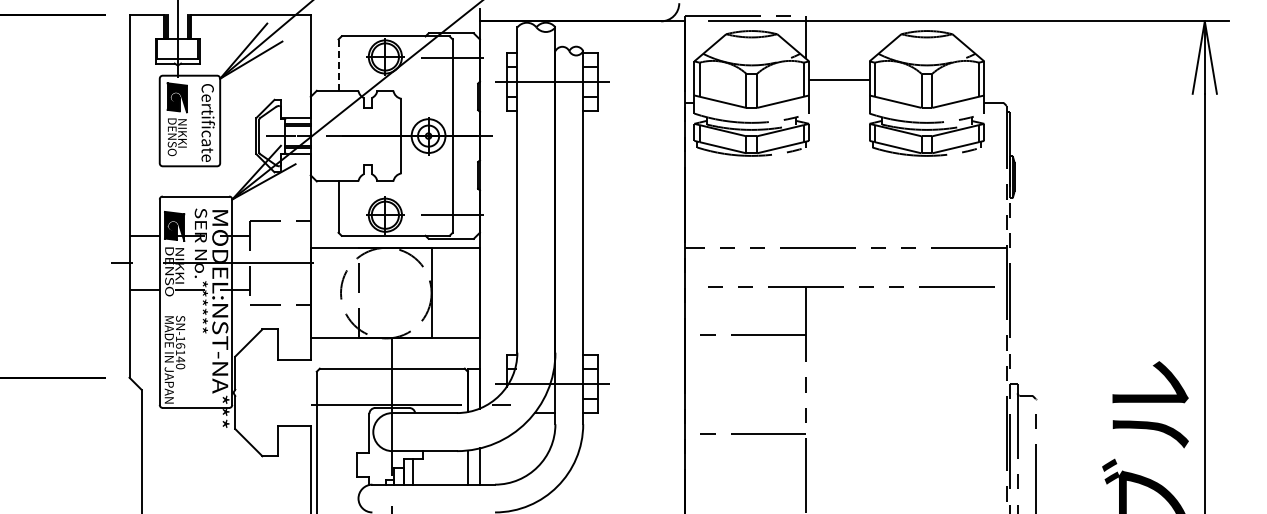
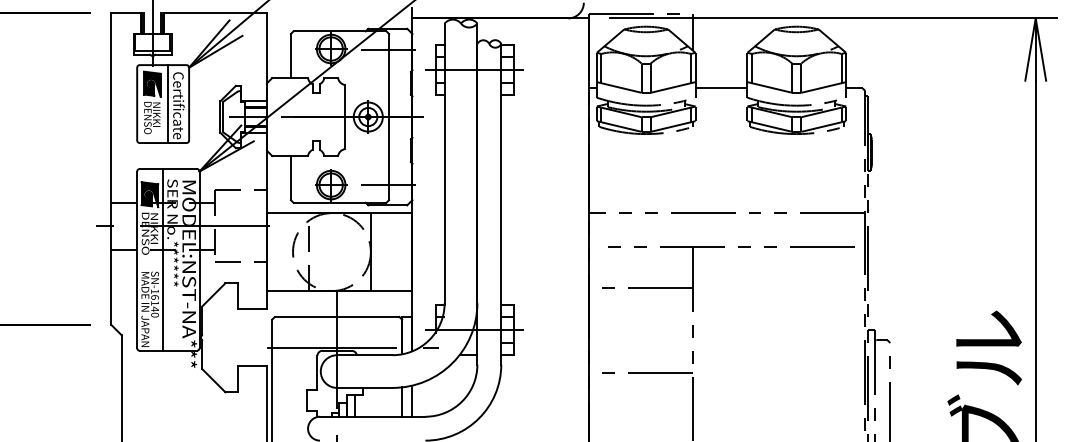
line: (338, 65) -> (290, 56), dashed -> solid
line: (839, 79) -> (721, 88), moved
line: (196, 120) -> (168, 103), added
line: (189, 301) -> (162, 259), added

